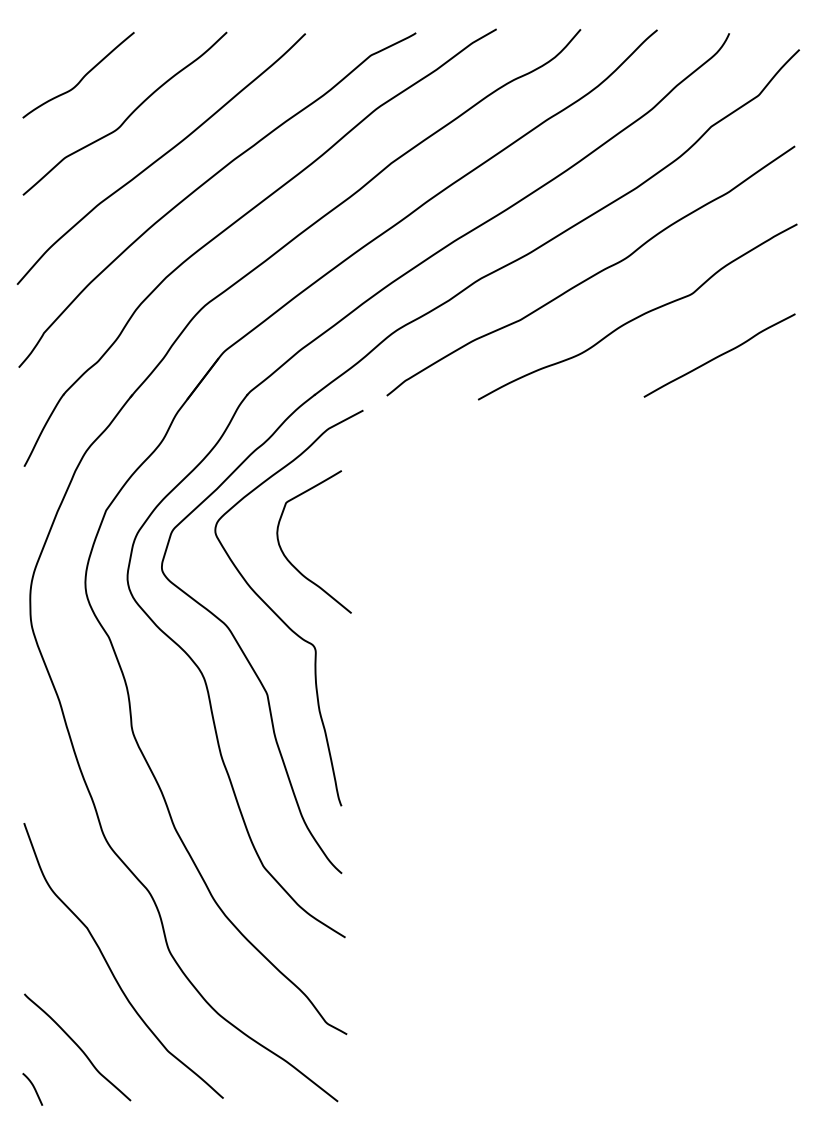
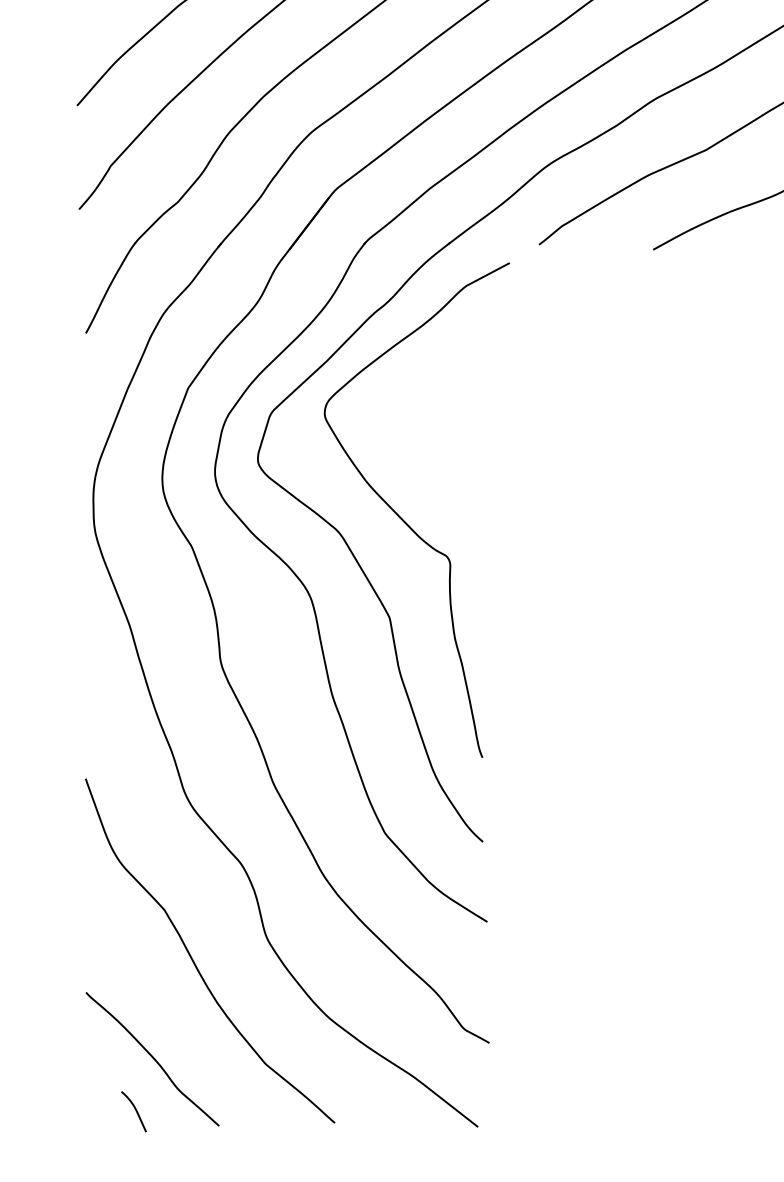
curve: (291, 562) -> (419, 453), removed
curve: (33, 1088) -> (134, 1110), moved

